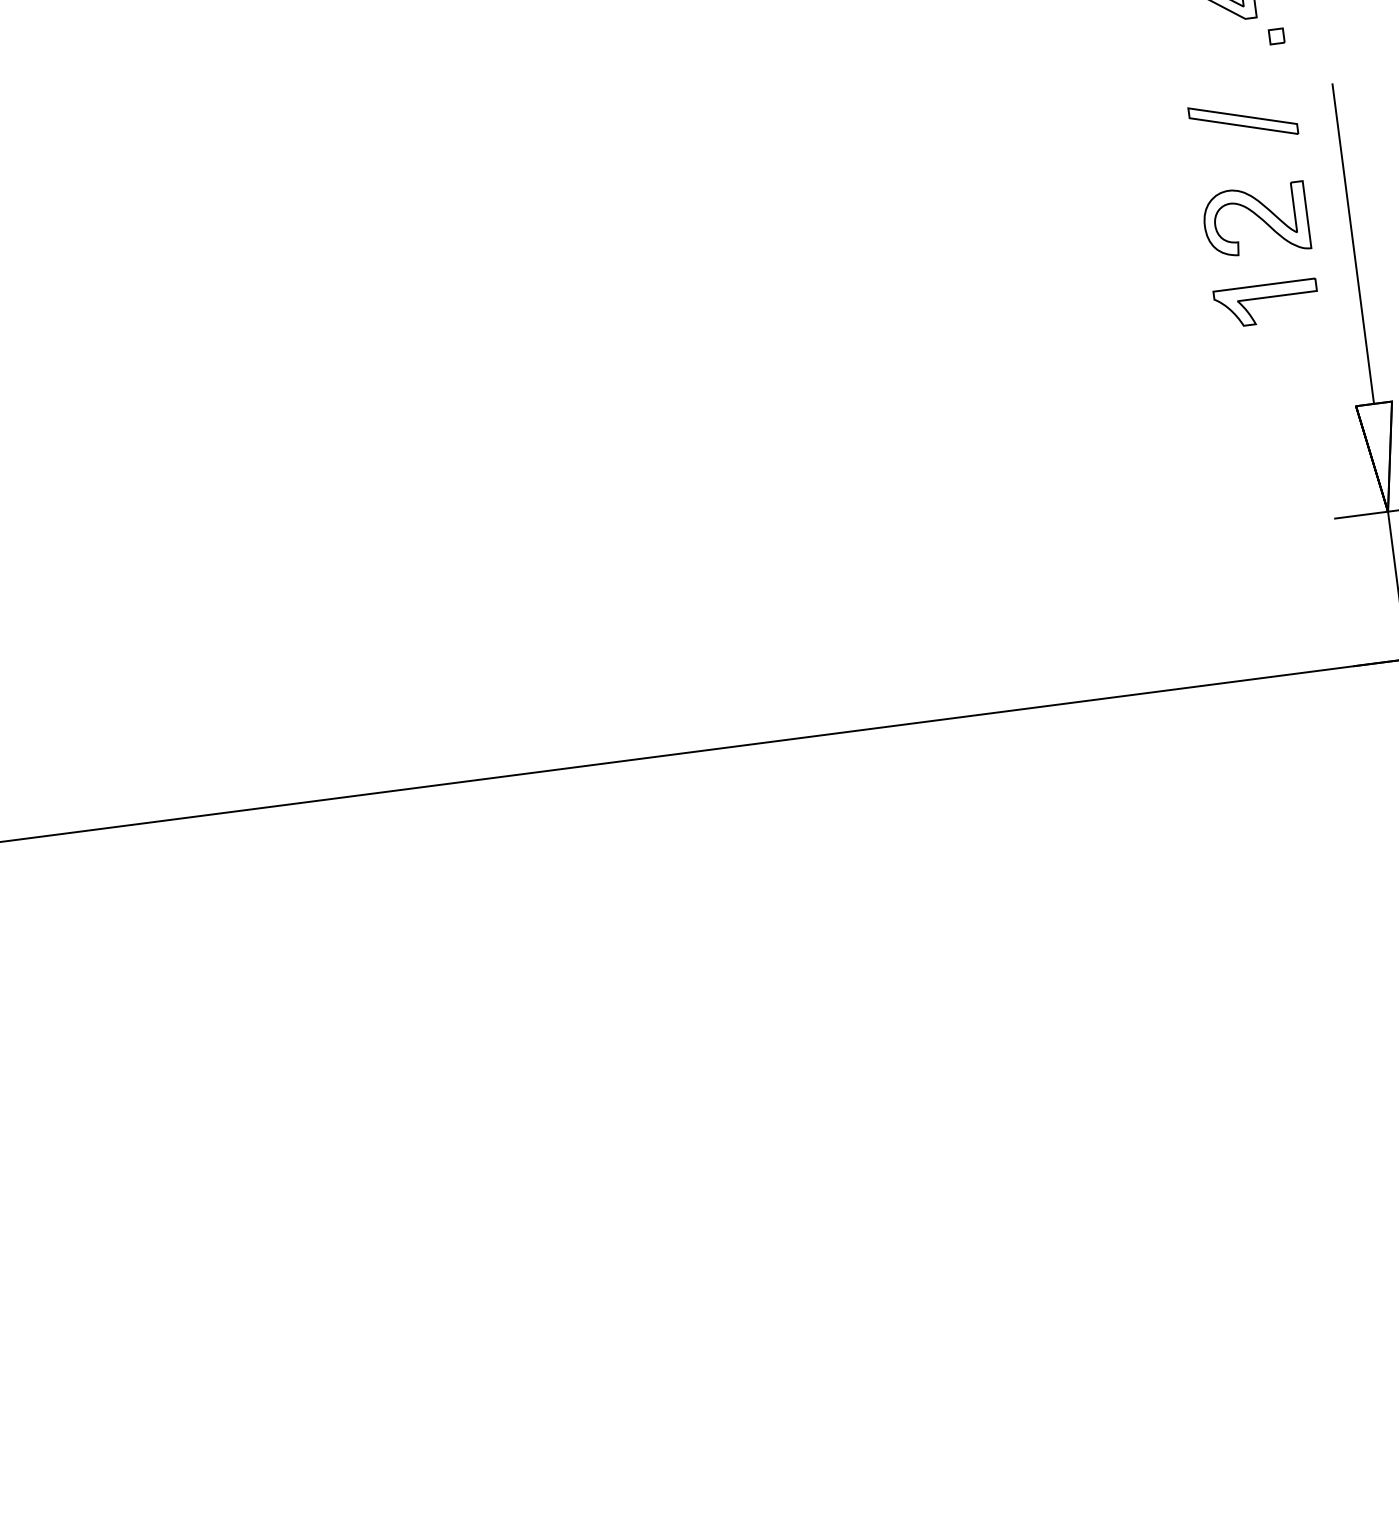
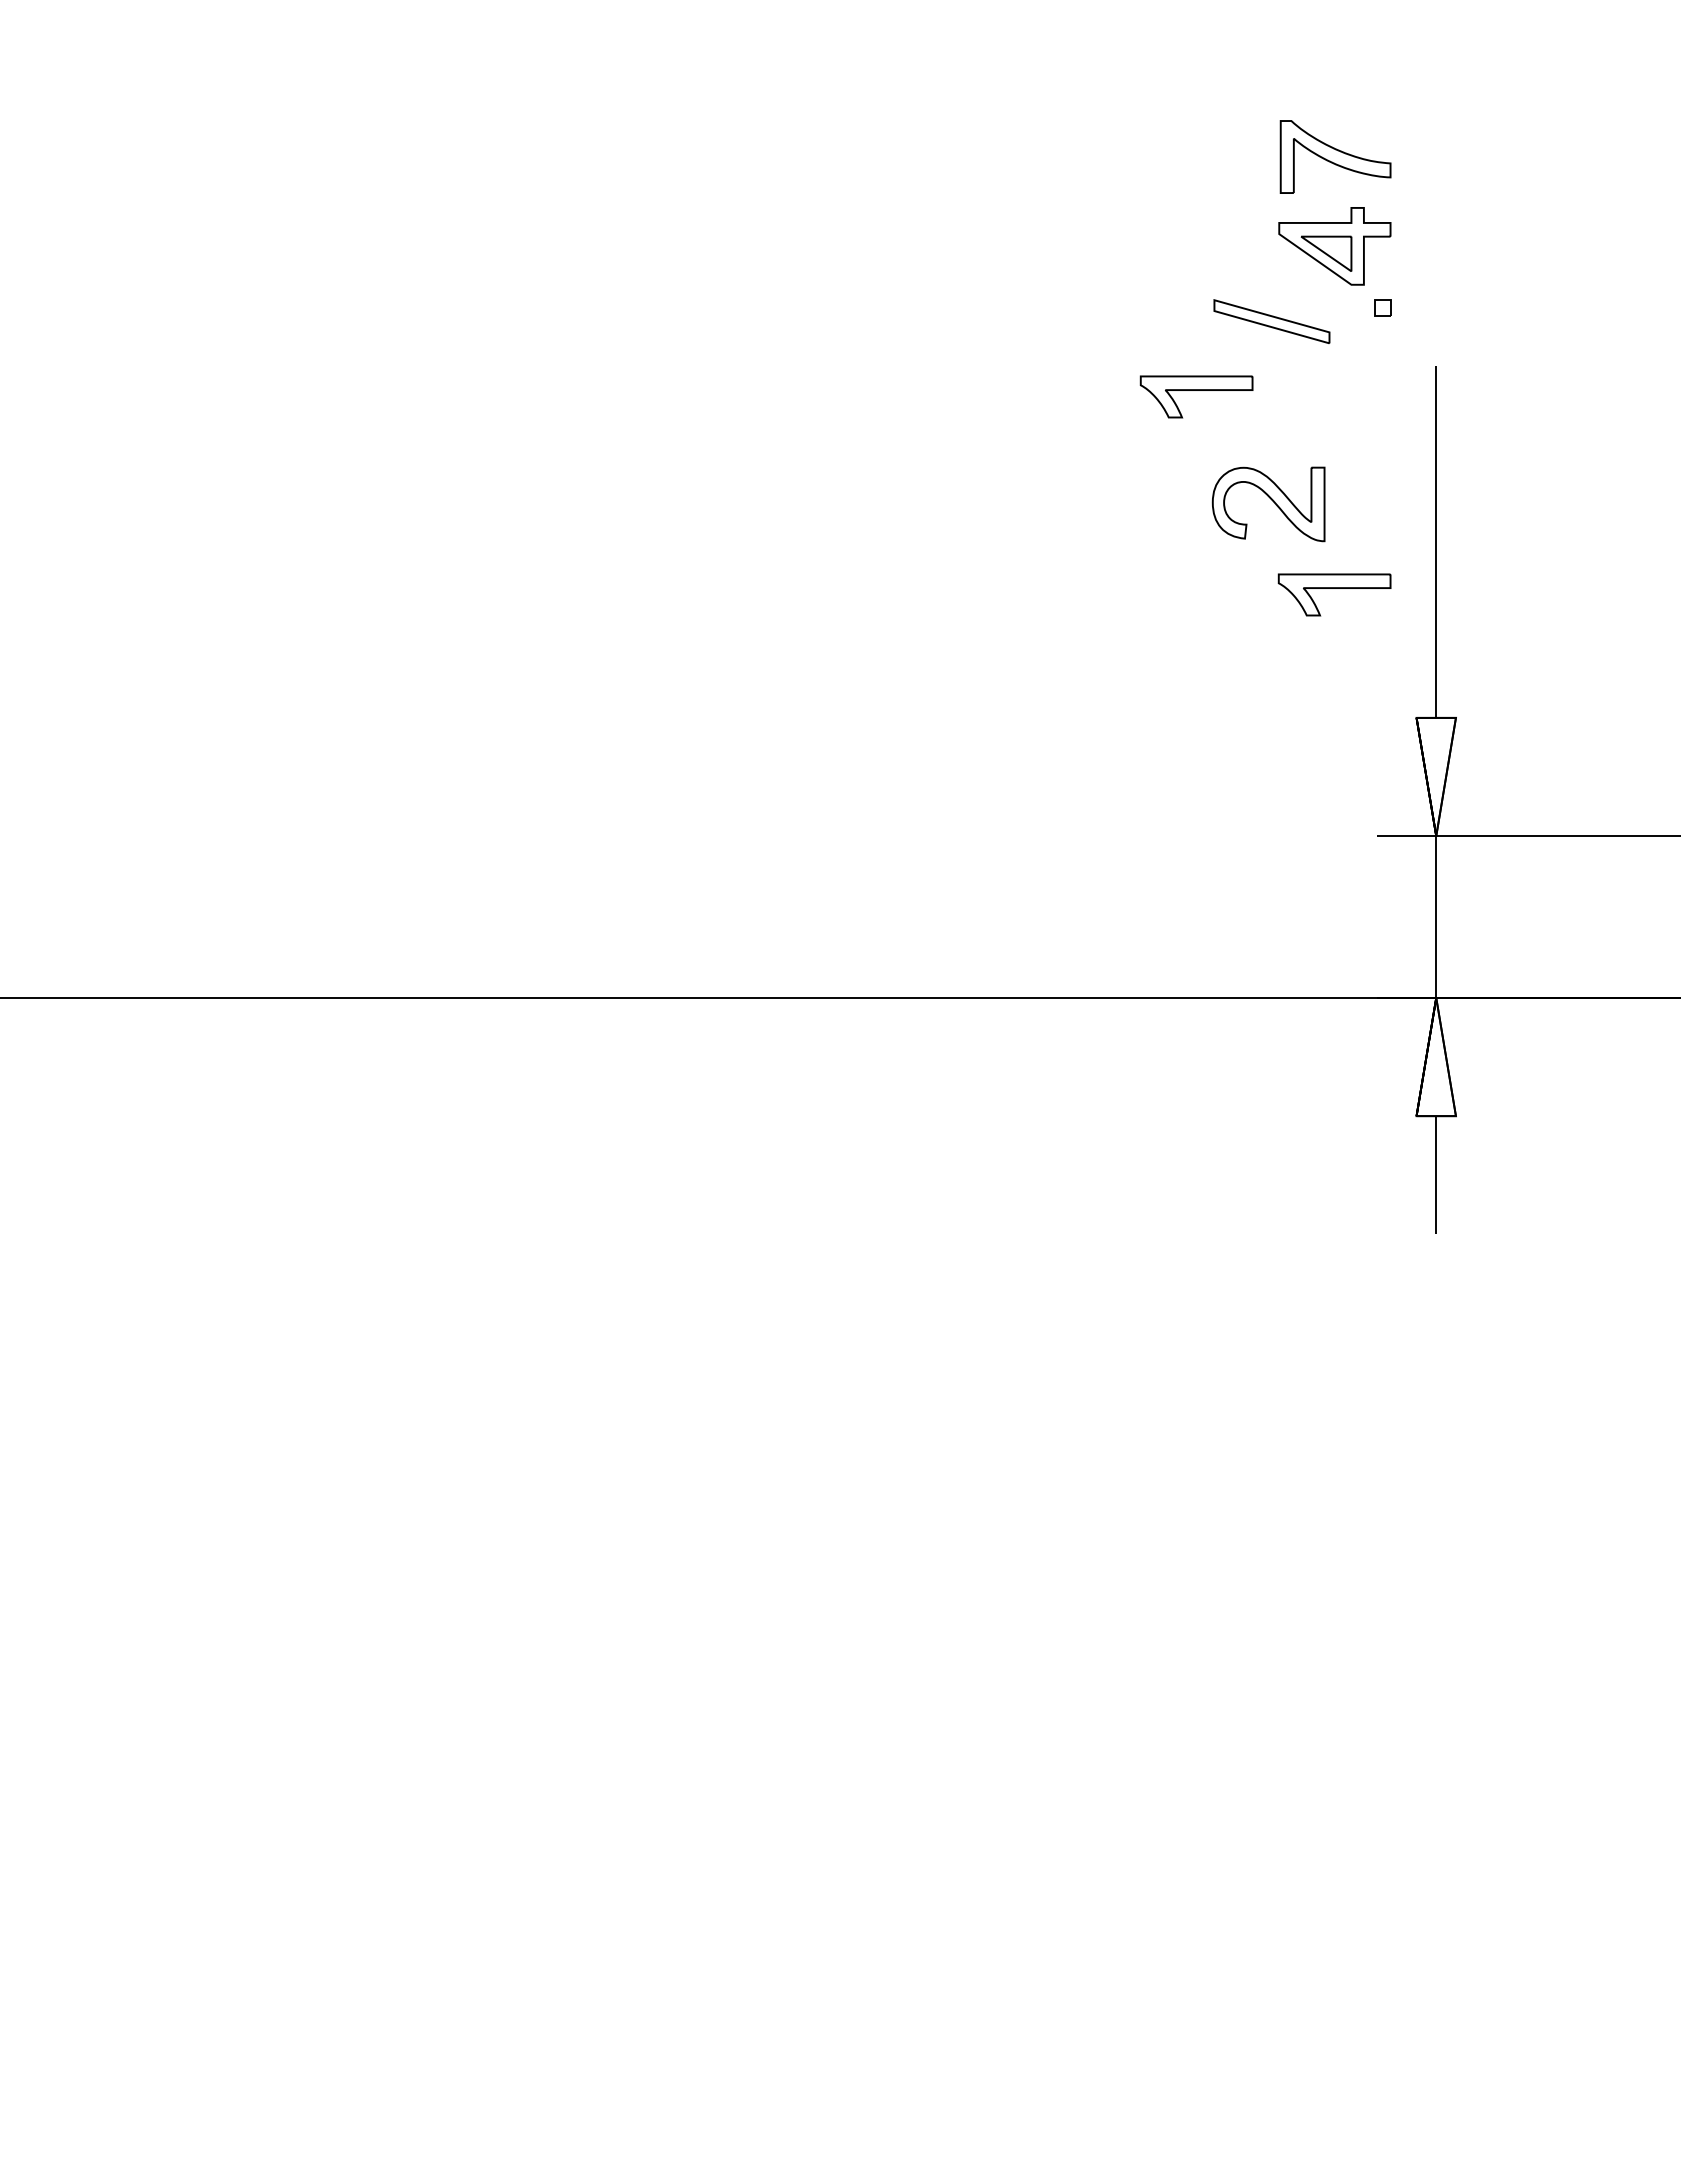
part: (1242, 120) -> (1271, 321), moved
part: (1117, 139) -> (1196, 396), added
part: (1255, 221) -> (1268, 504), moved

